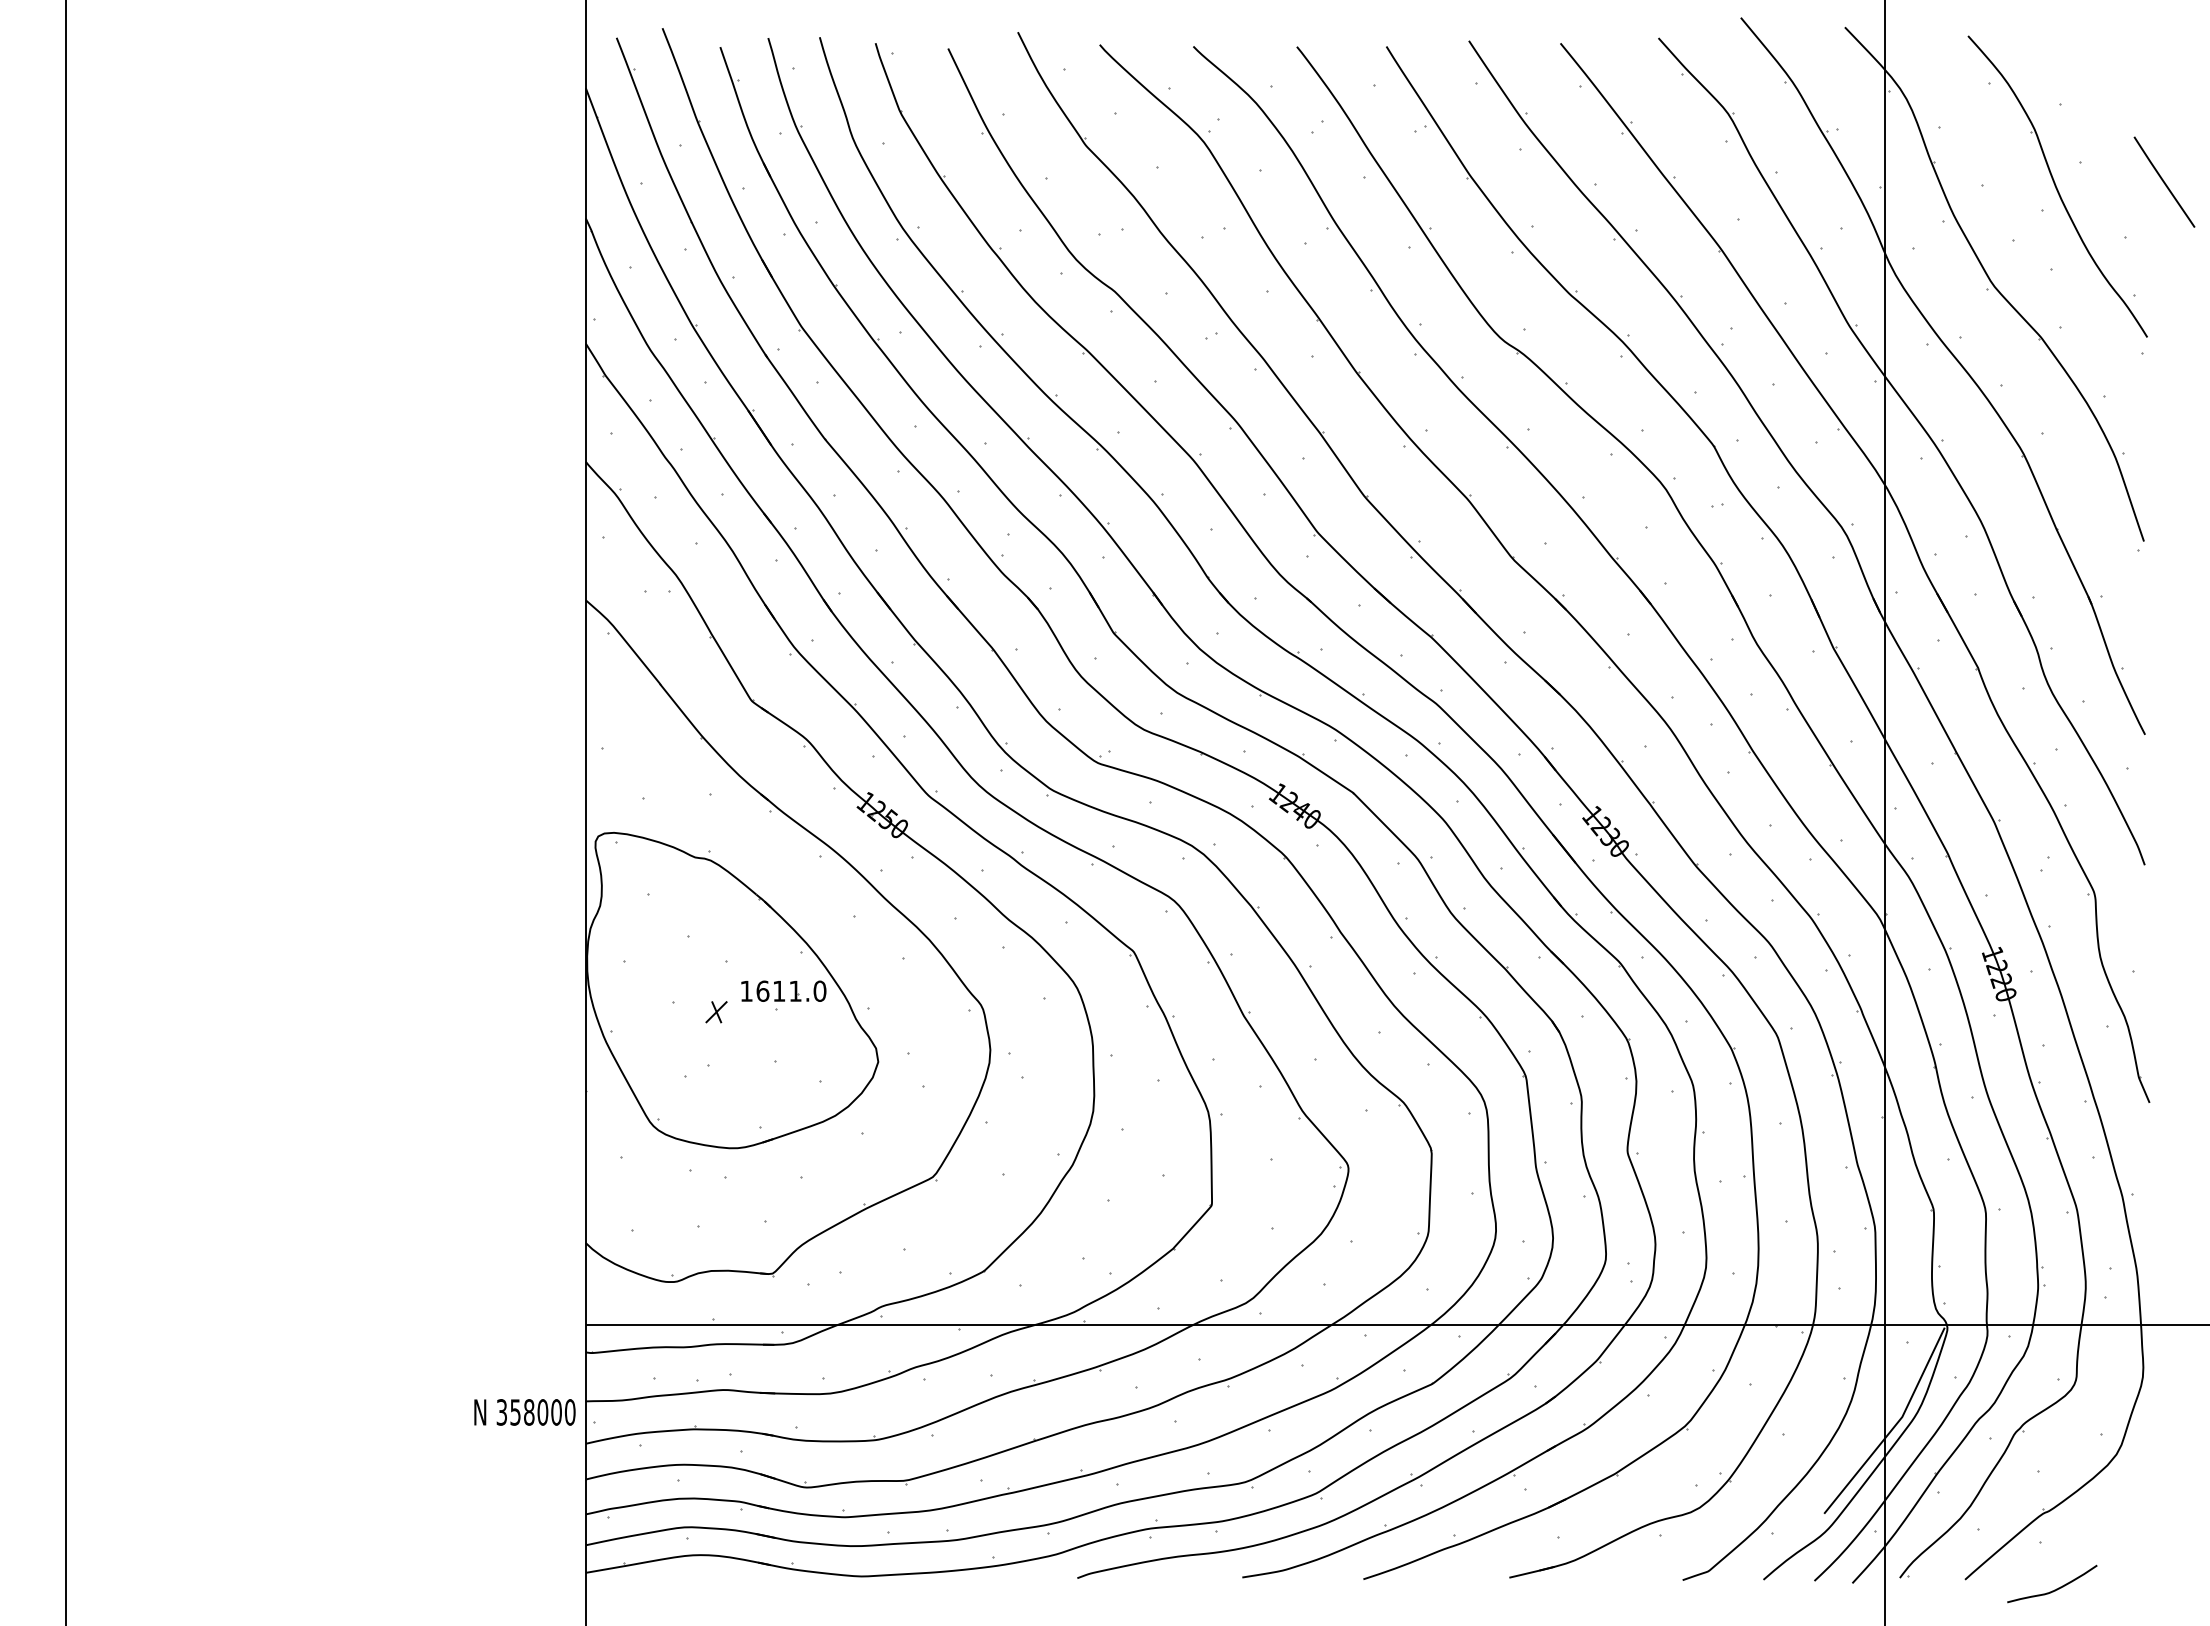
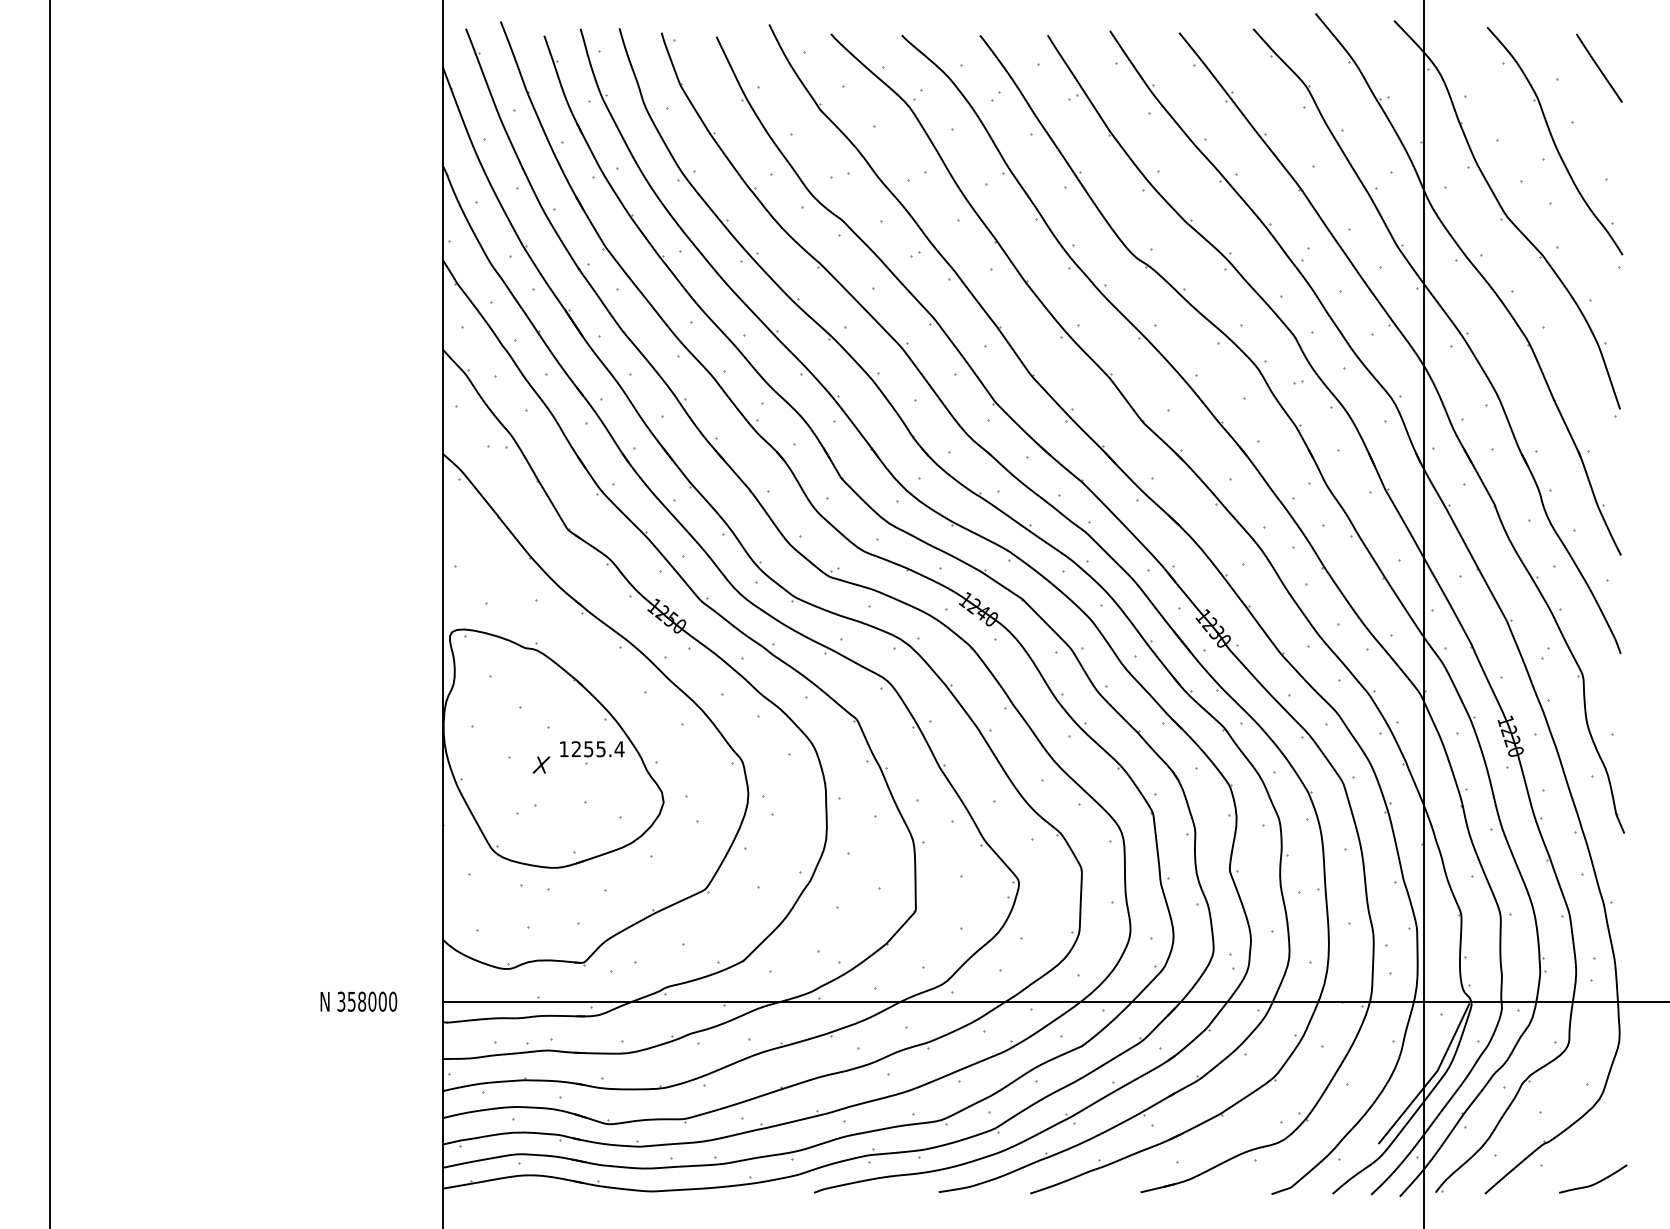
line: (2164, 181) -> (1599, 67), moved
text: (791, 990) -> (598, 748), 1611.0 -> 1255.4
text: (524, 1412) -> (358, 1001), moved
curve: (2054, 1589) -> (1594, 1183), moved

